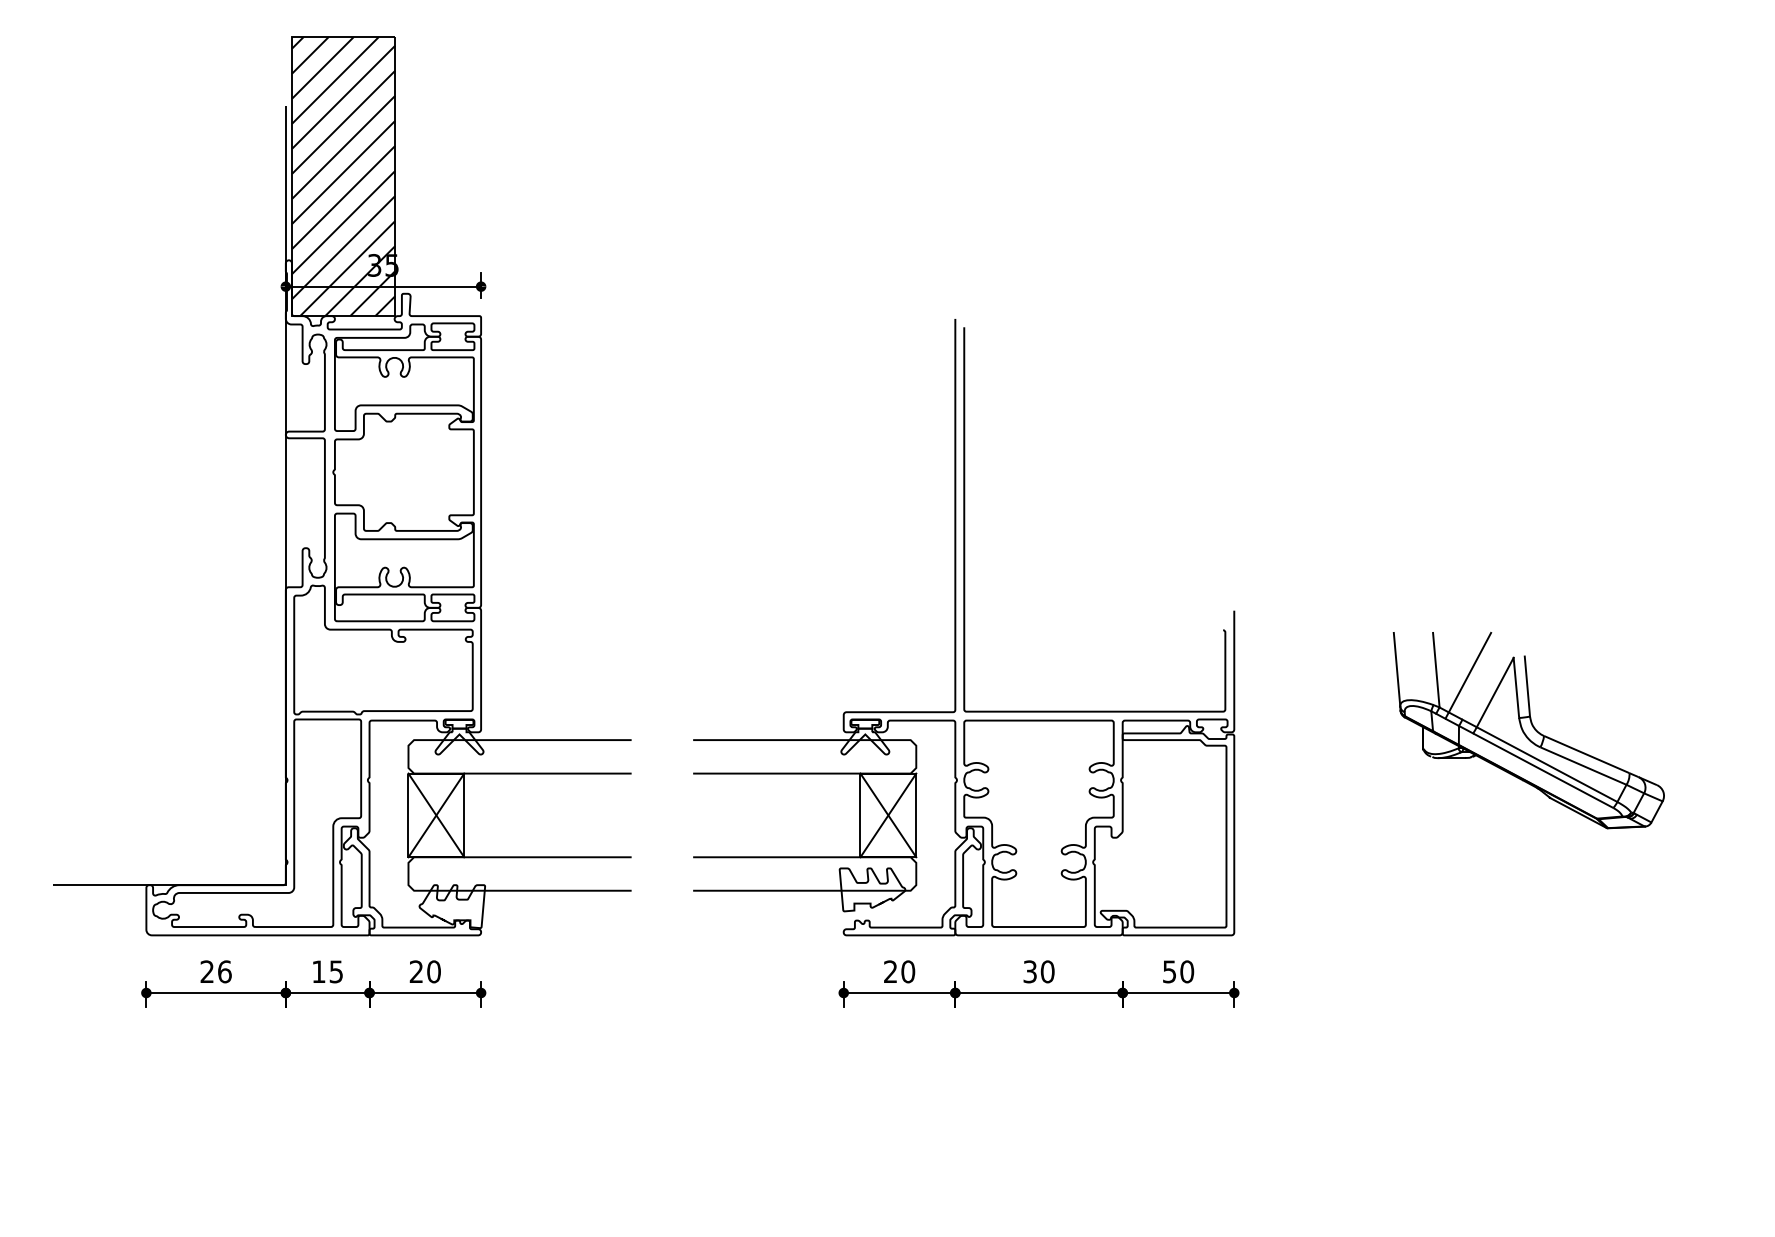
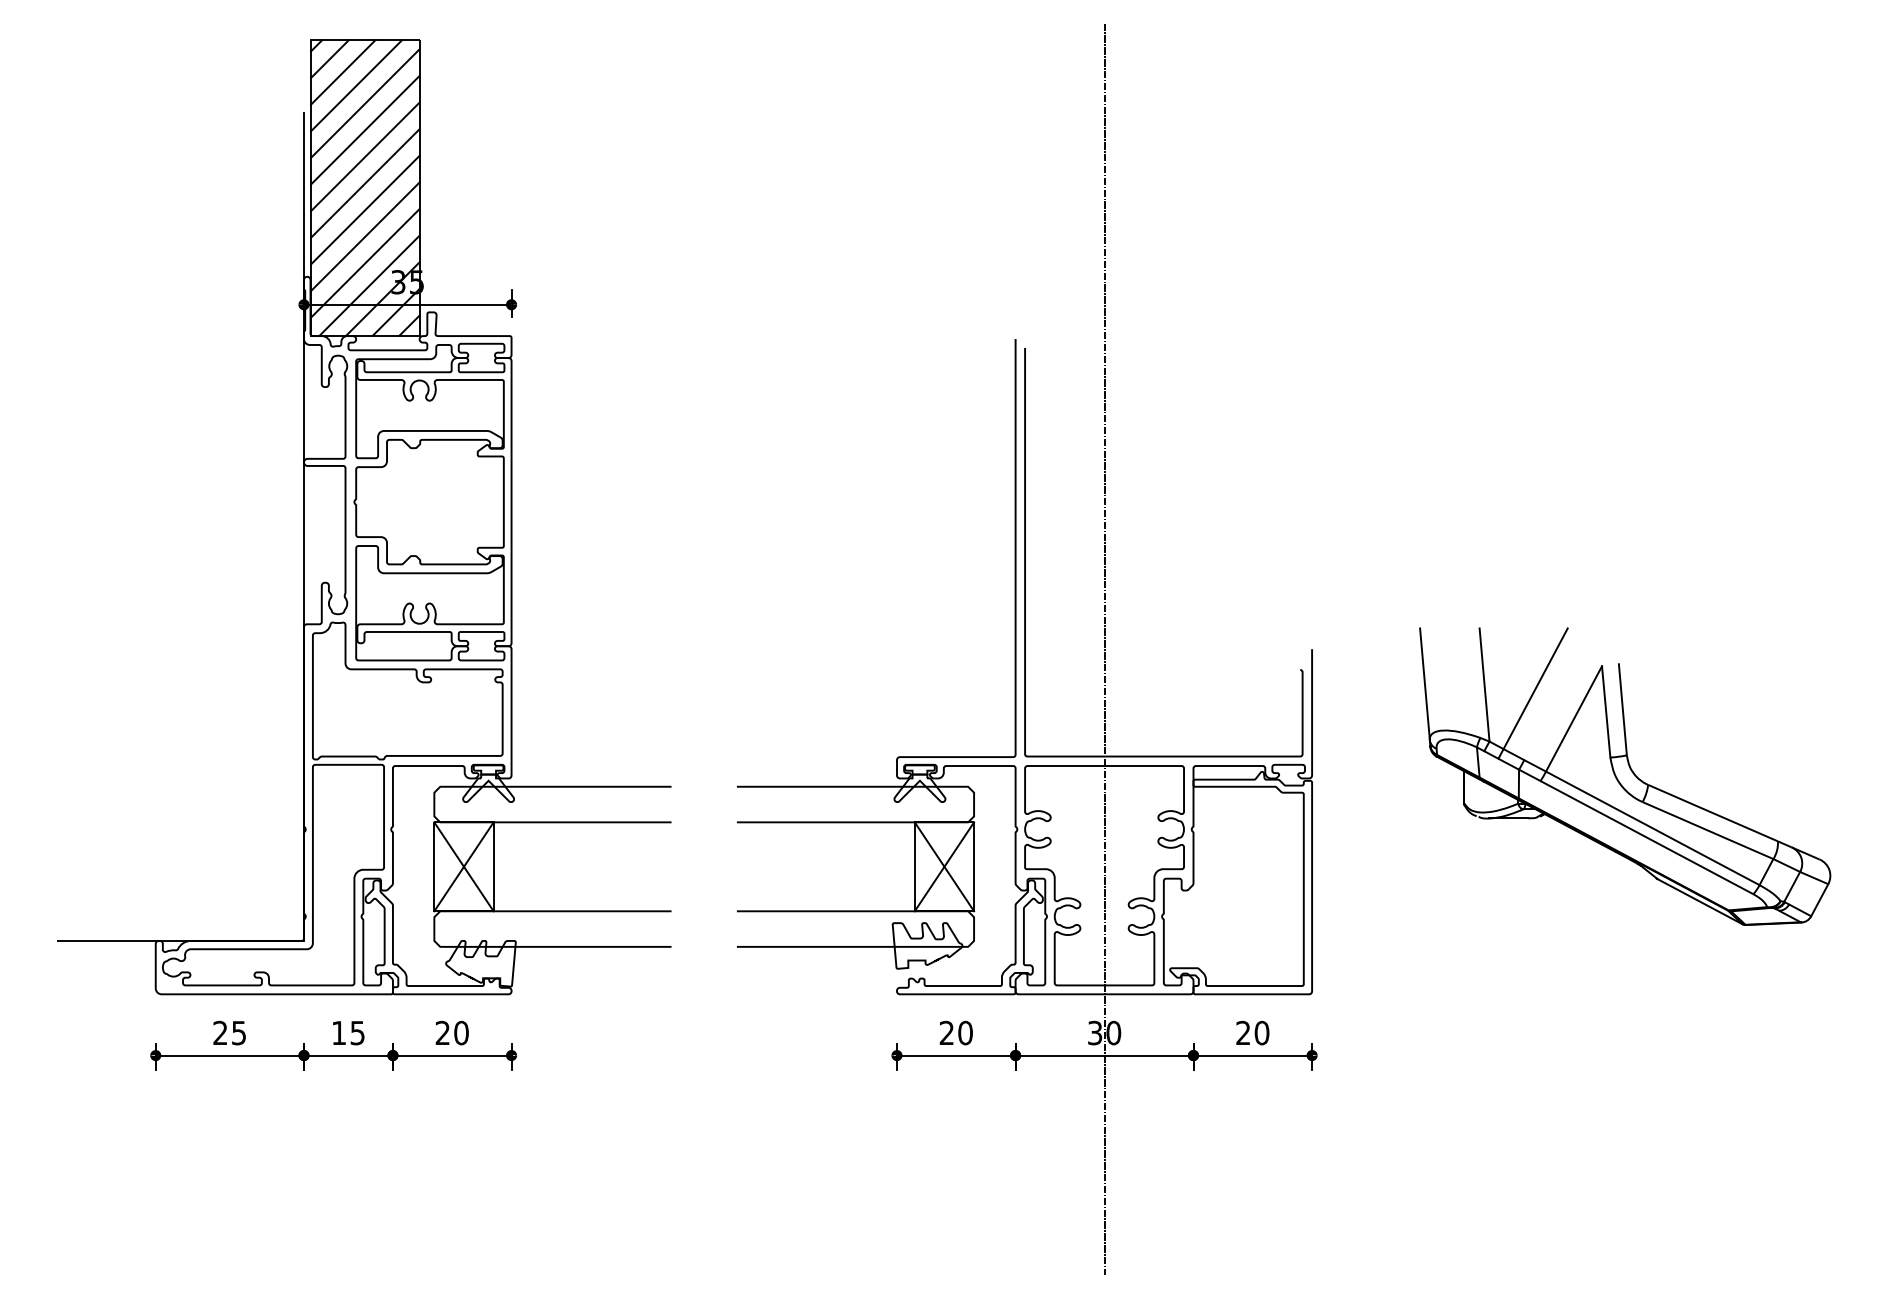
line: (1038, 610) -> (1104, 649), added
part: (1529, 730) -> (1625, 776), size x1.43
text: (225, 971) -> (239, 1032), 26 -> 25
text: (1169, 971) -> (1243, 1032), 50 -> 20

